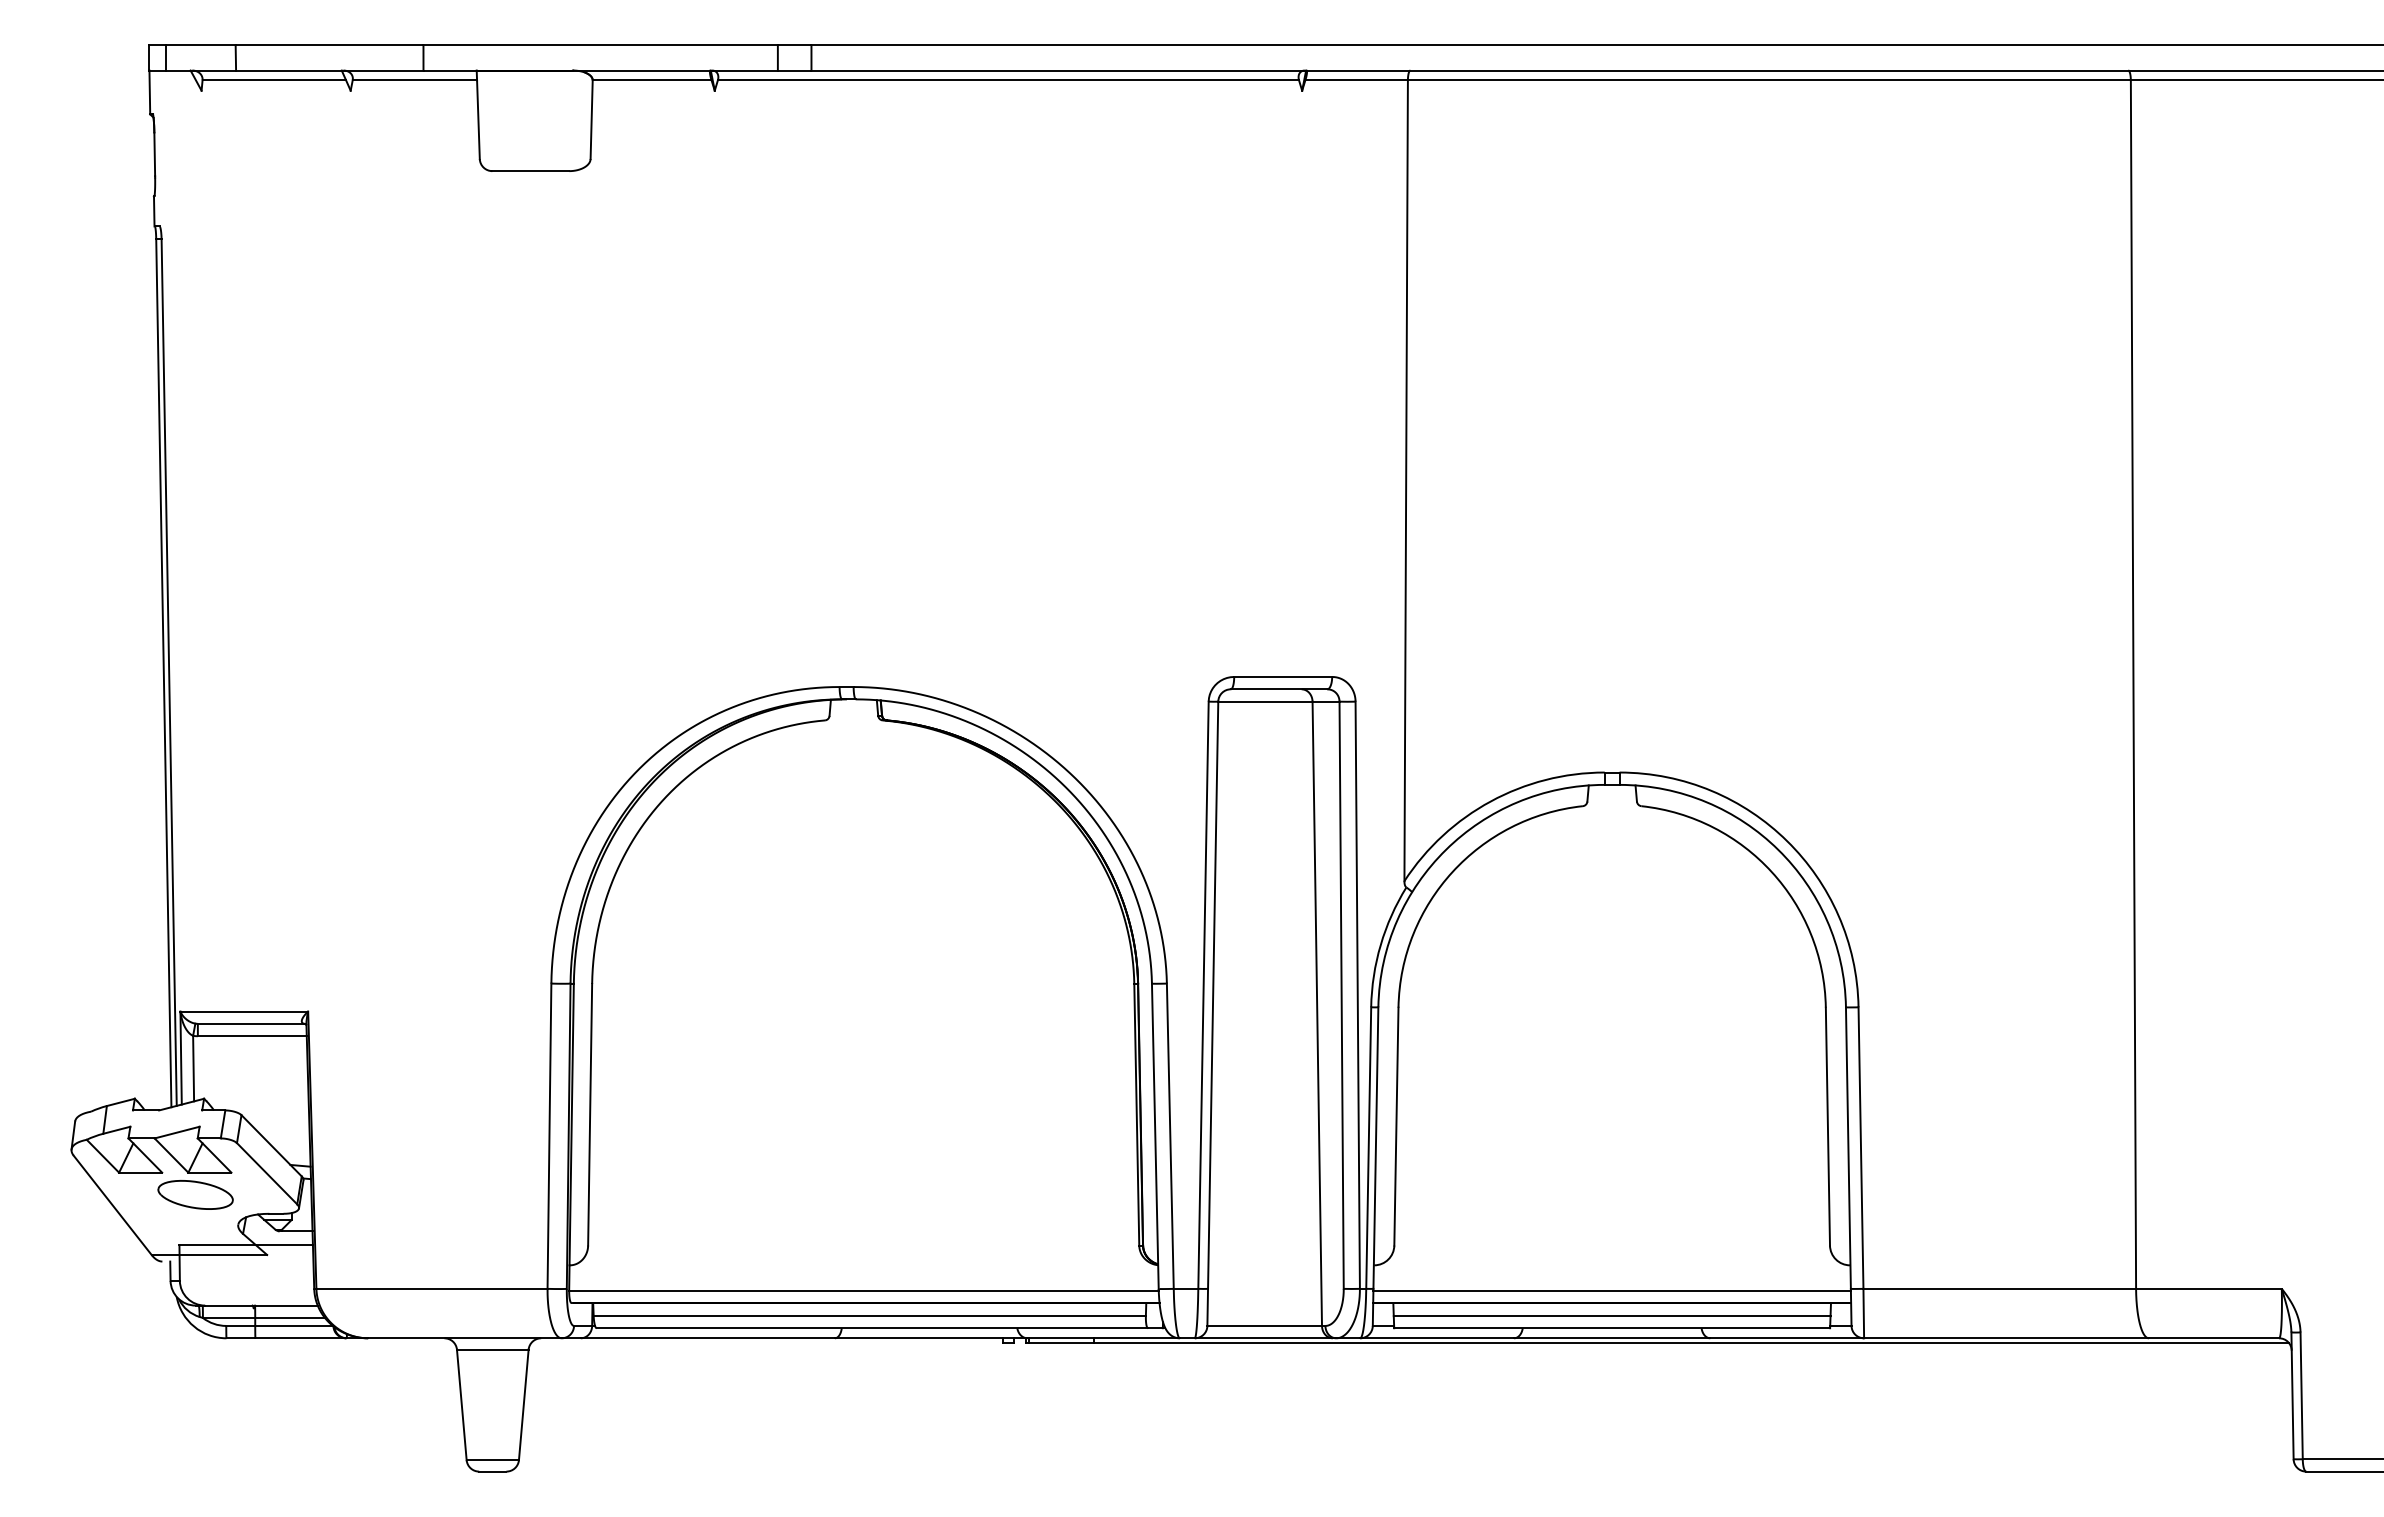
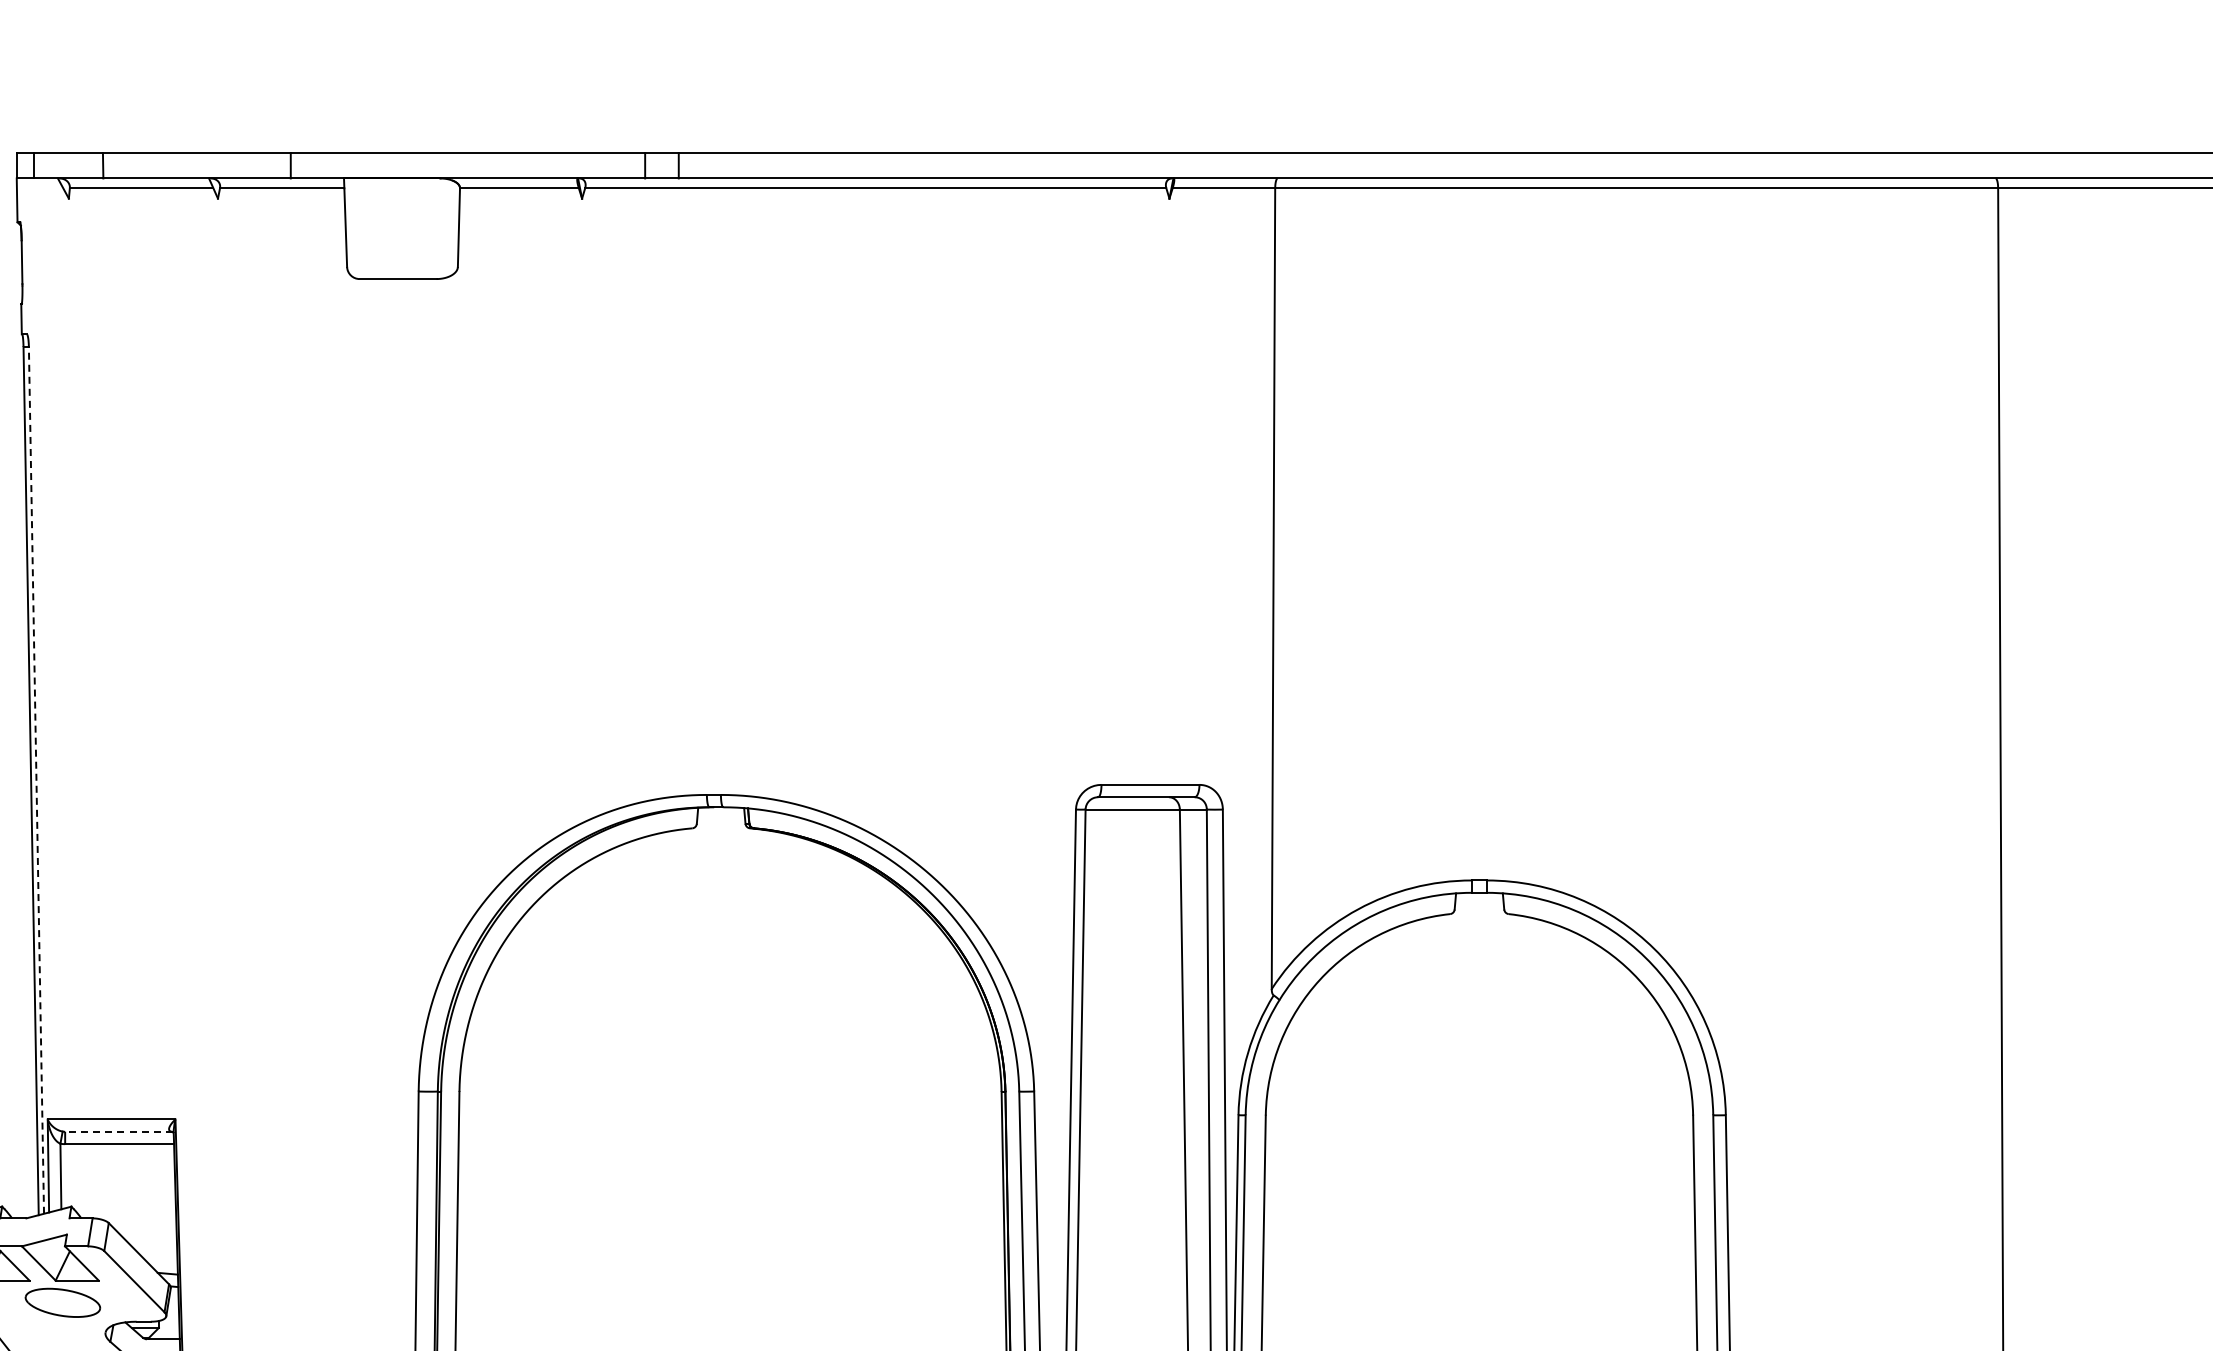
line: (169, 671) -> (36, 779), solid -> dashed
line: (251, 1023) -> (118, 1131), solid -> dashed

